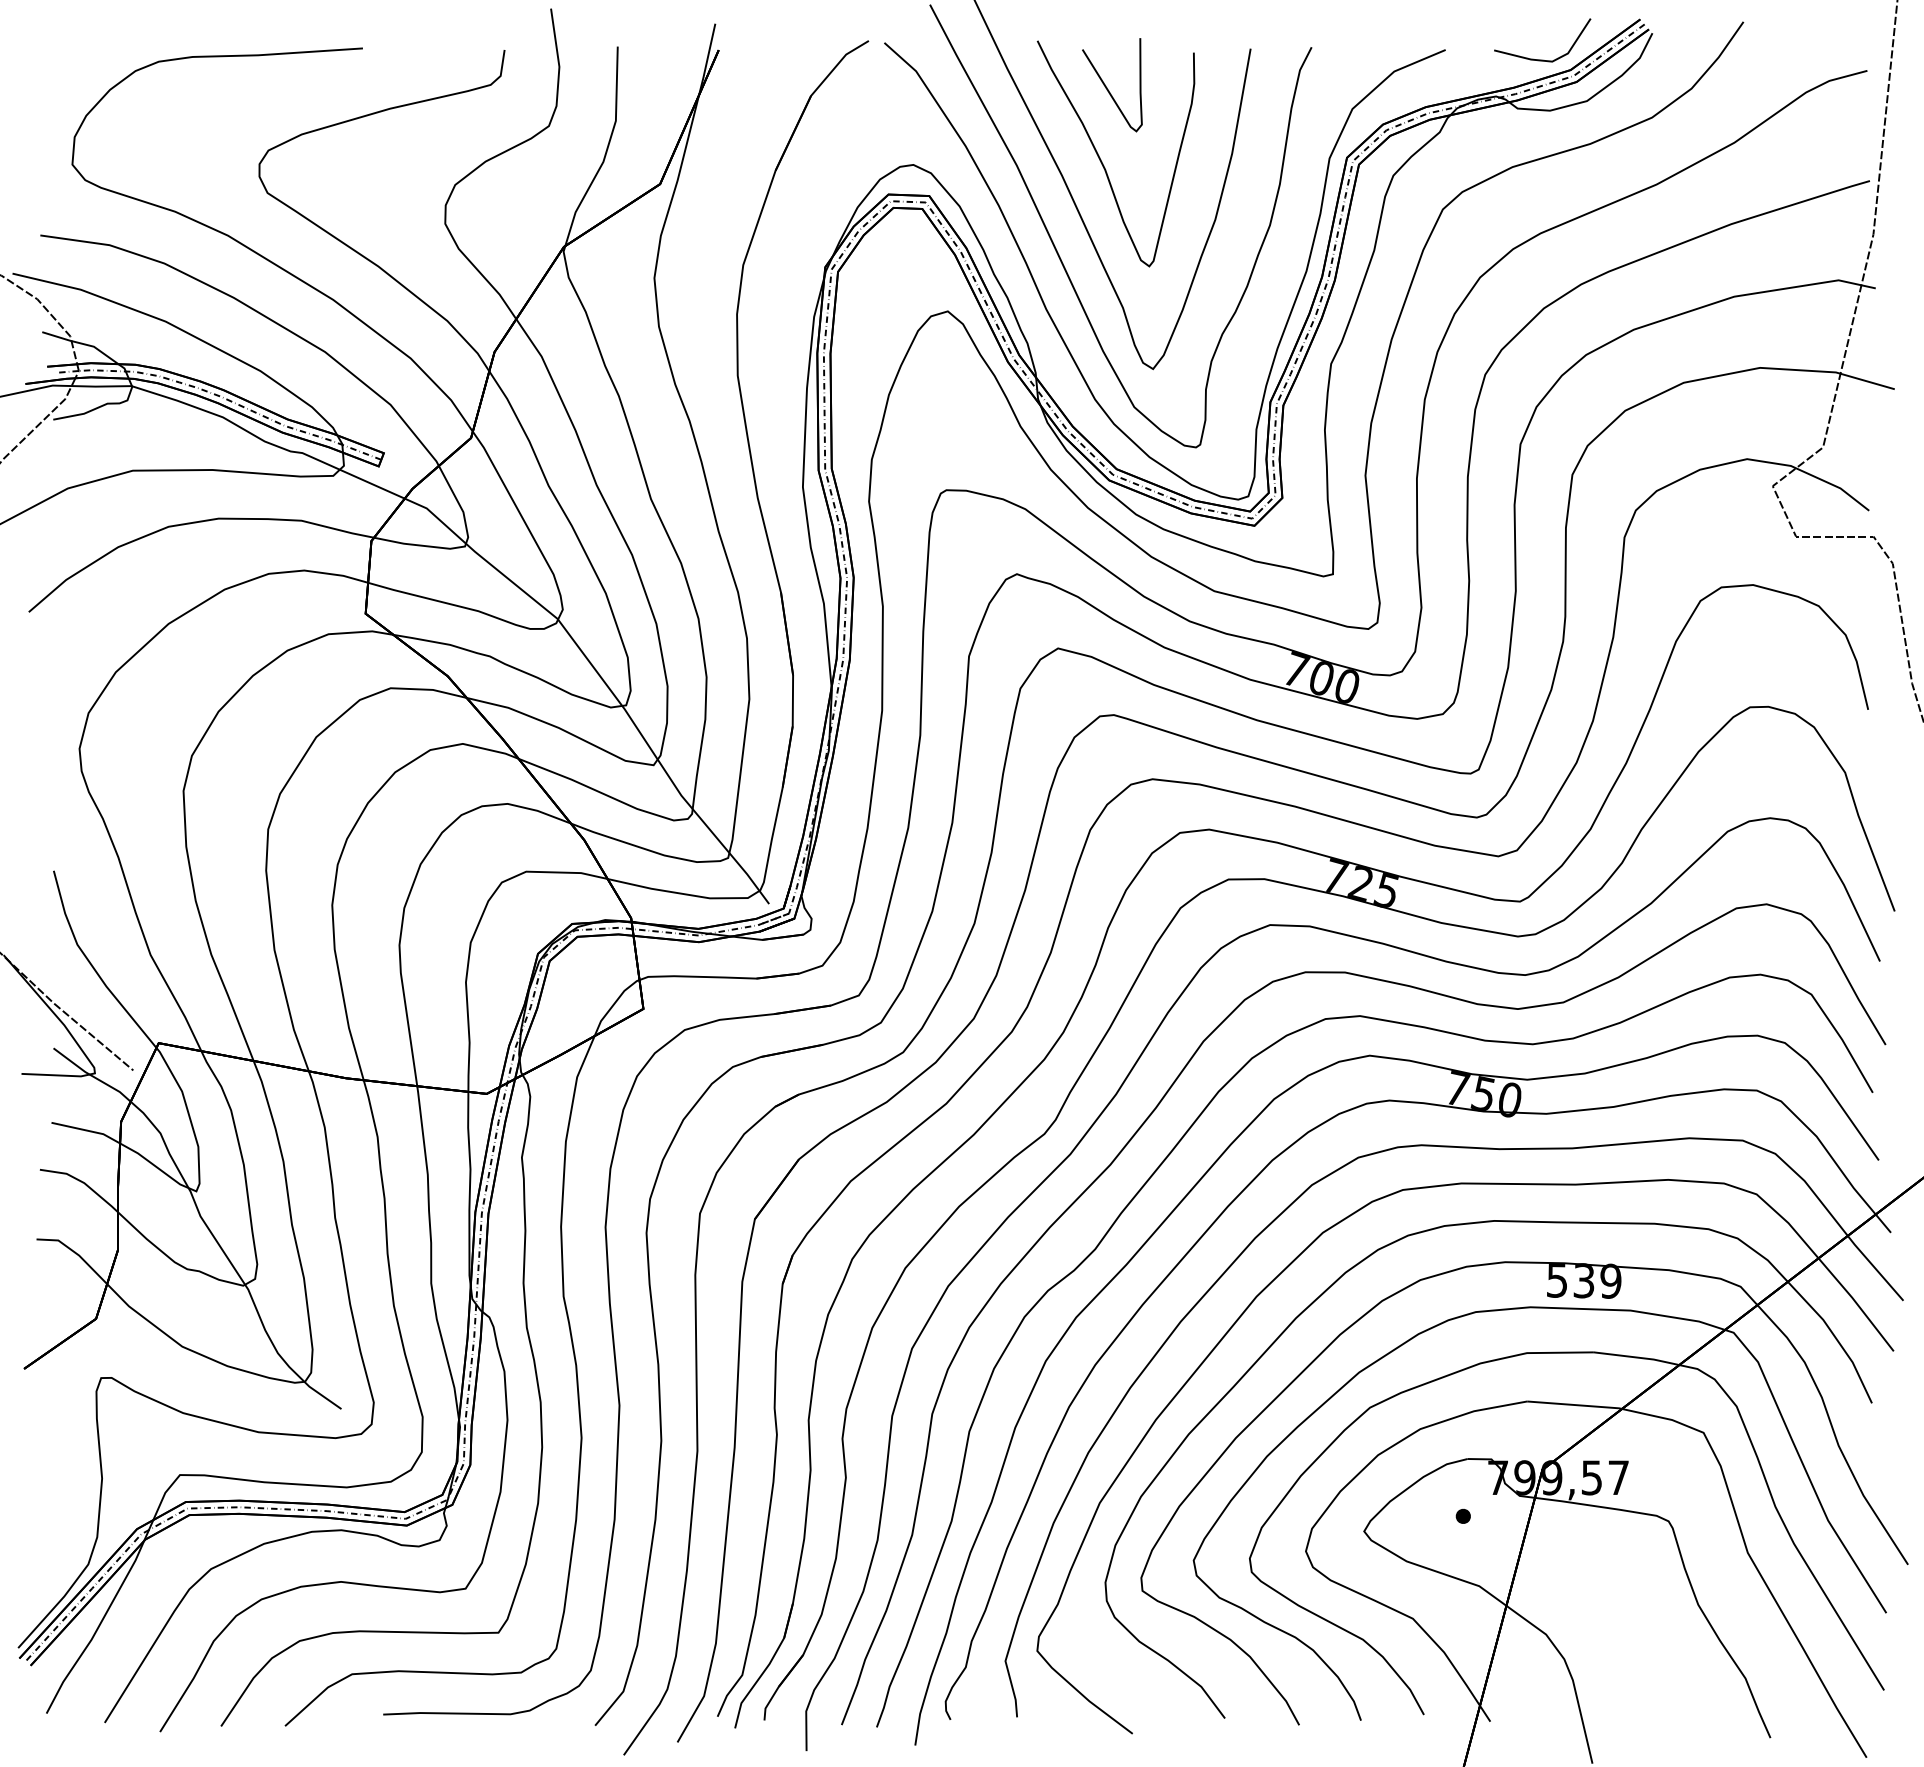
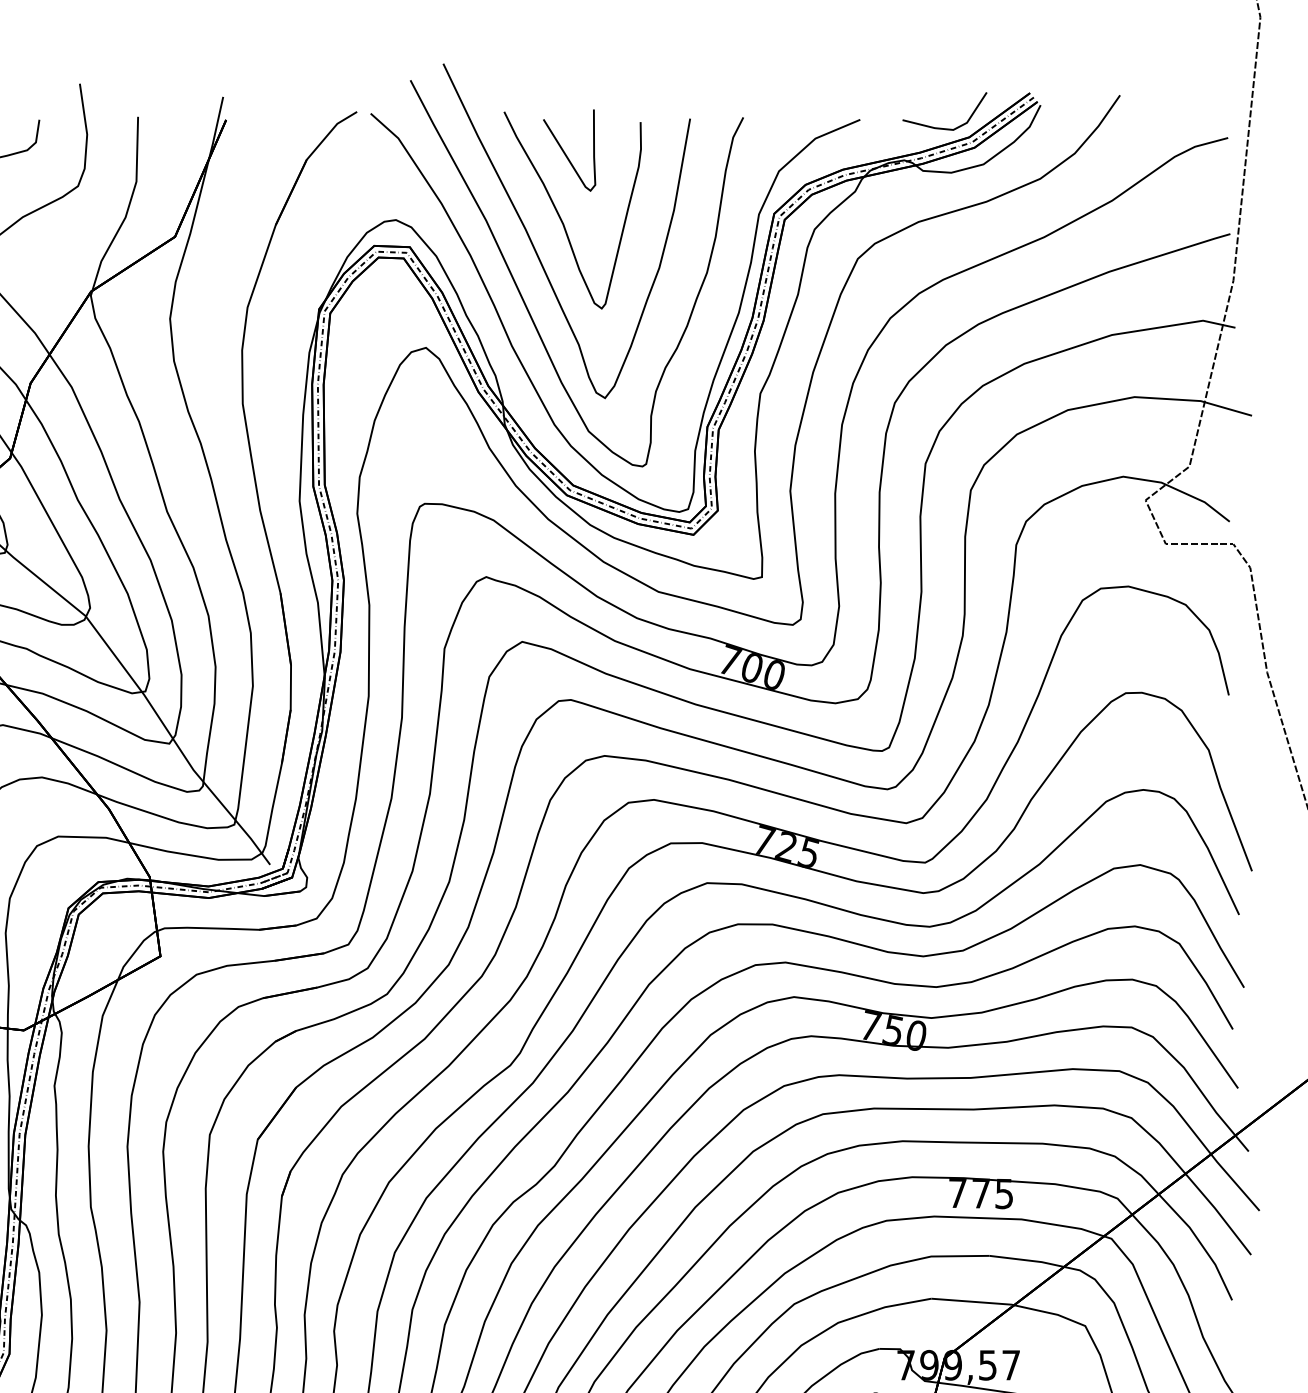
text: (1584, 1280) -> (981, 1193), 539 -> 775

